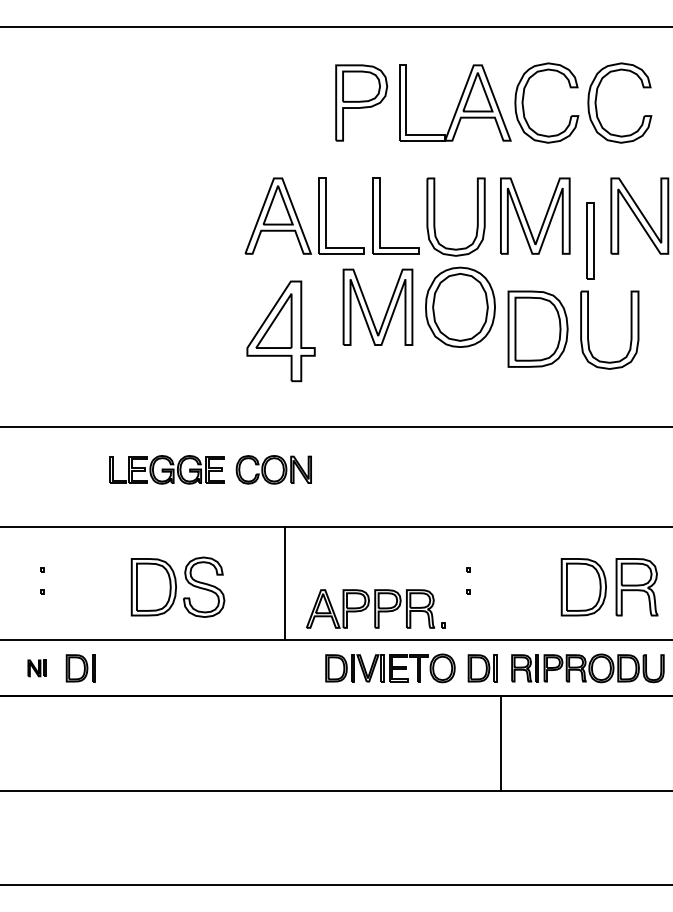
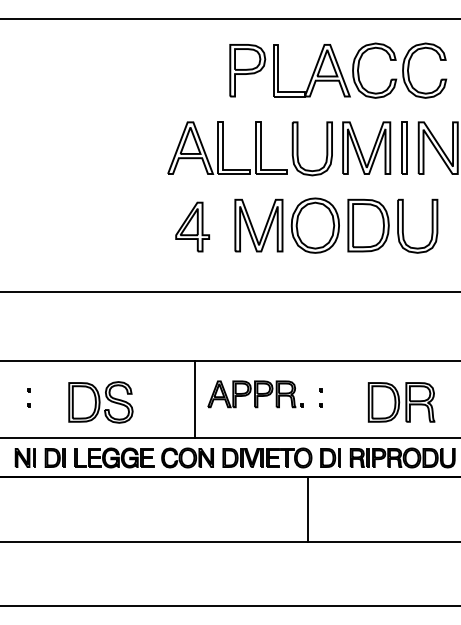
part: (590, 239) -> (404, 147), moved
part: (418, 307) -> (286, 225), moved
part: (281, 330) -> (192, 226), size x0.71
part: (209, 469) -> (143, 457), moved
part: (177, 587) -> (100, 402), moved
part: (609, 587) -> (401, 402), moved
part: (375, 609) -> (255, 394), moved
part: (35, 667) -> (24, 457), size x1.67
line: (501, 743) -> (308, 509), moved

